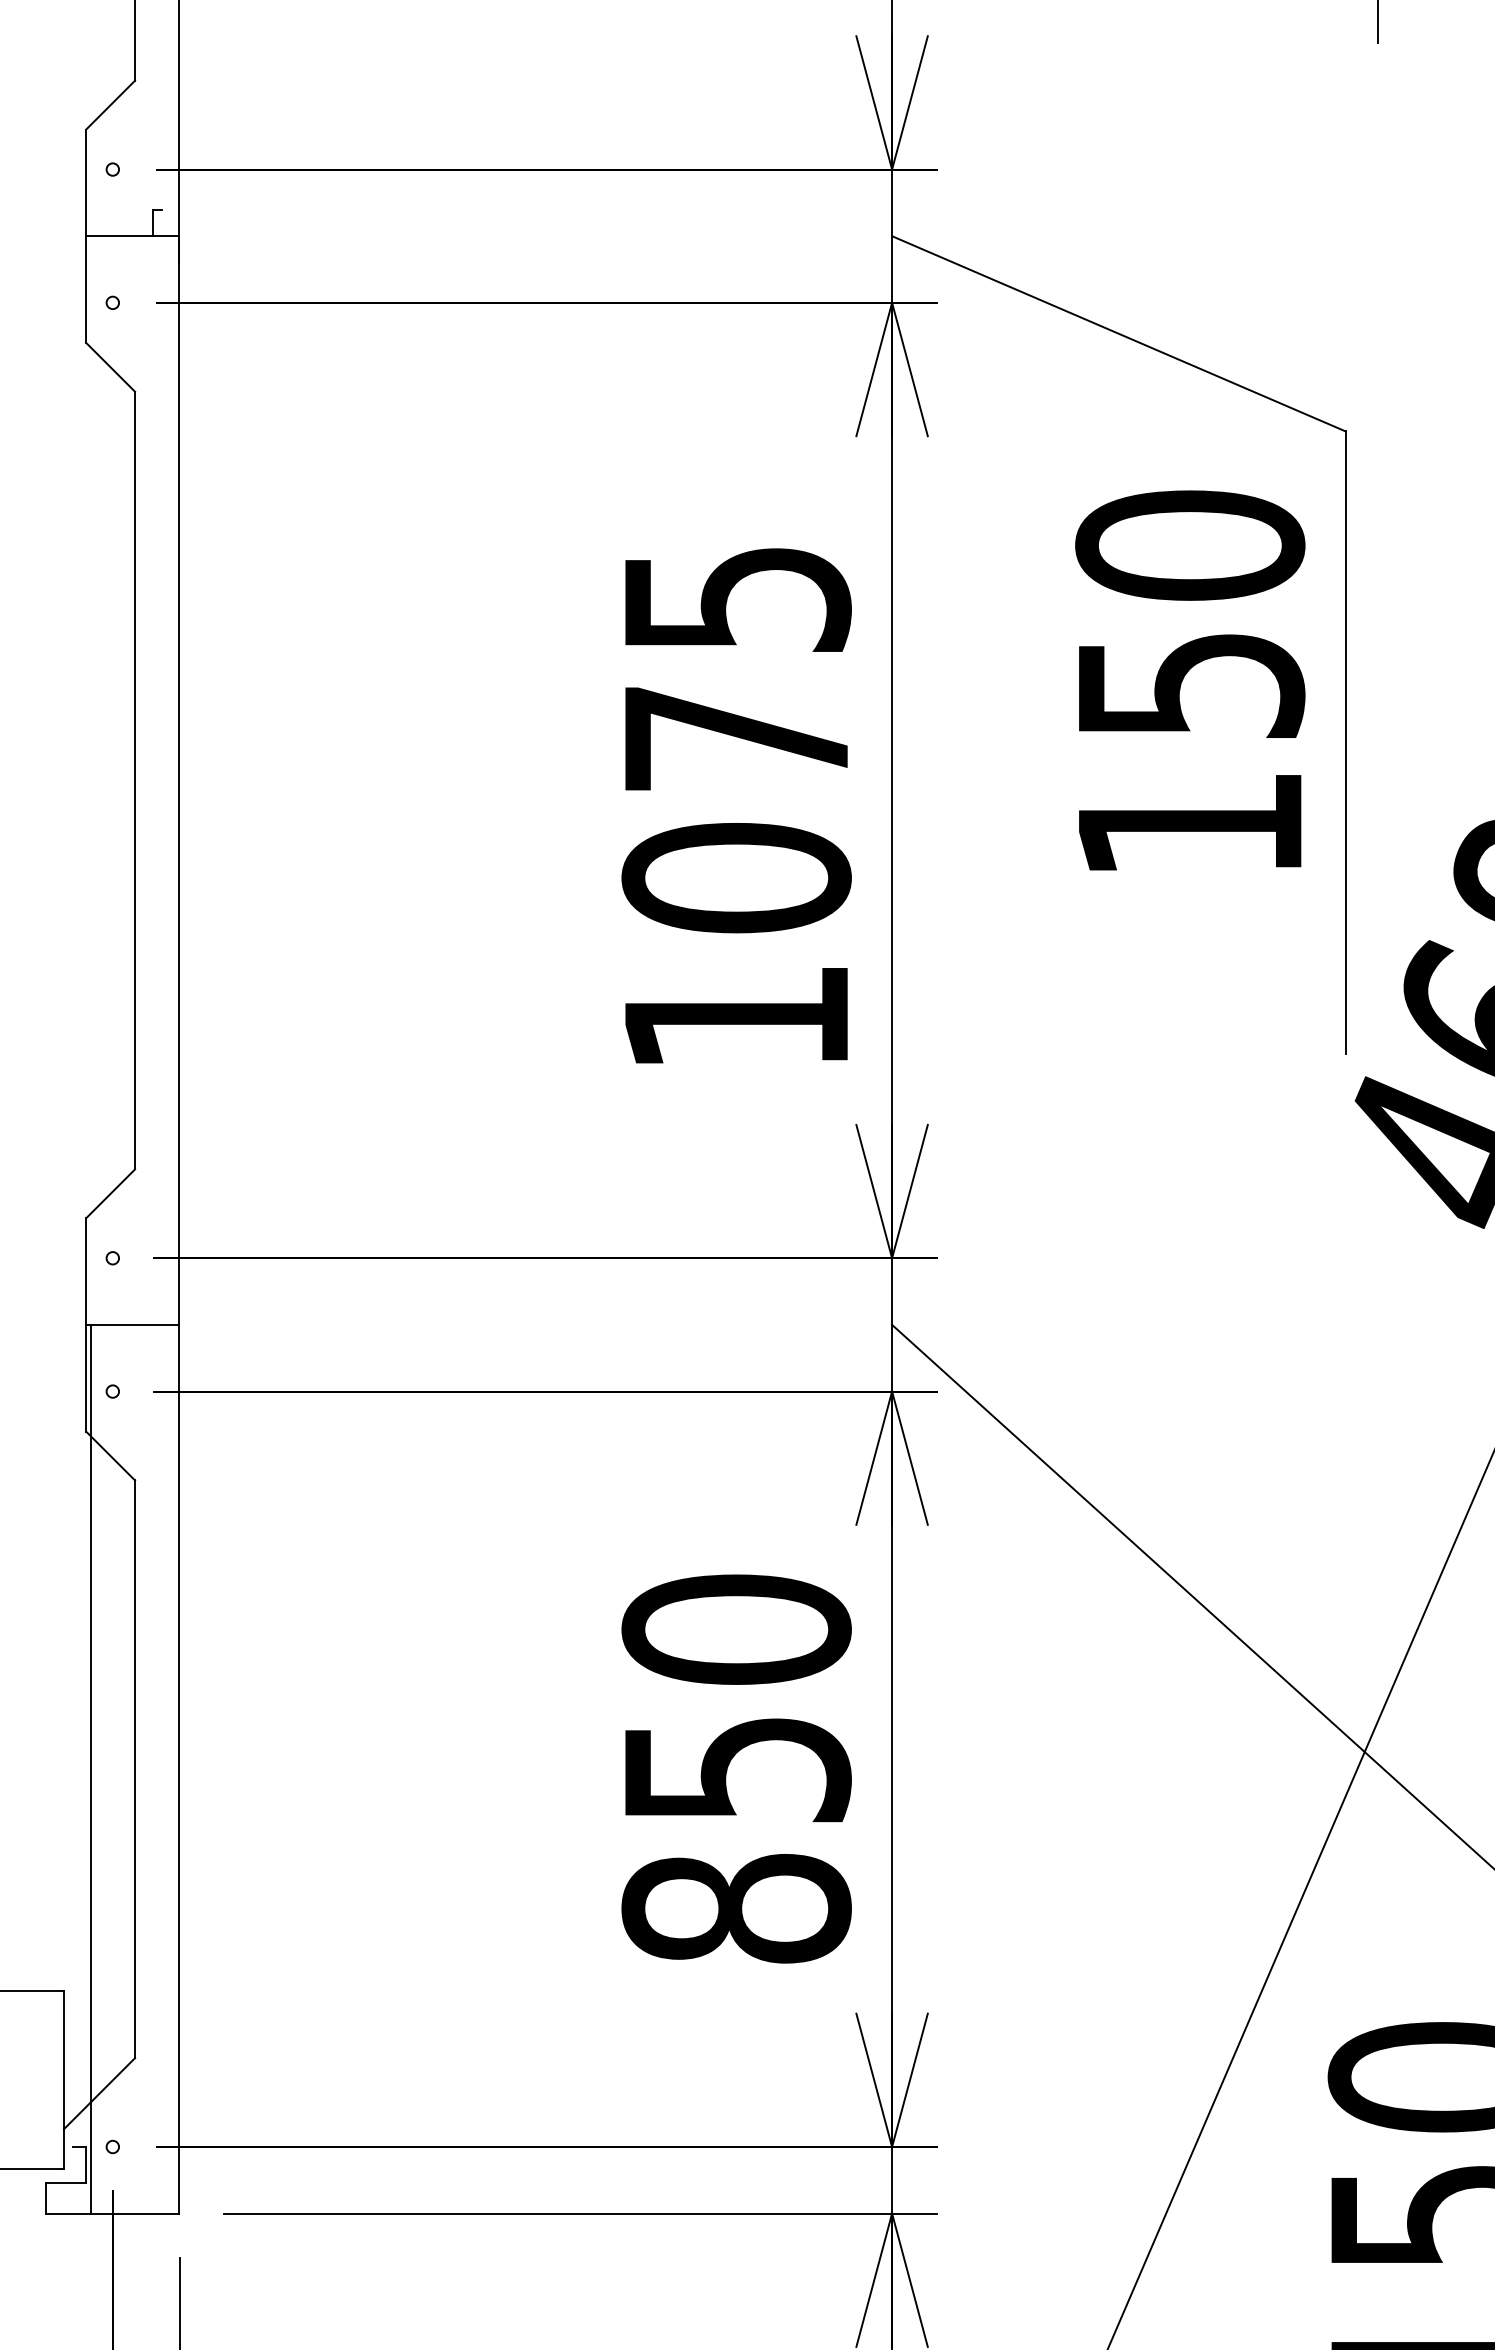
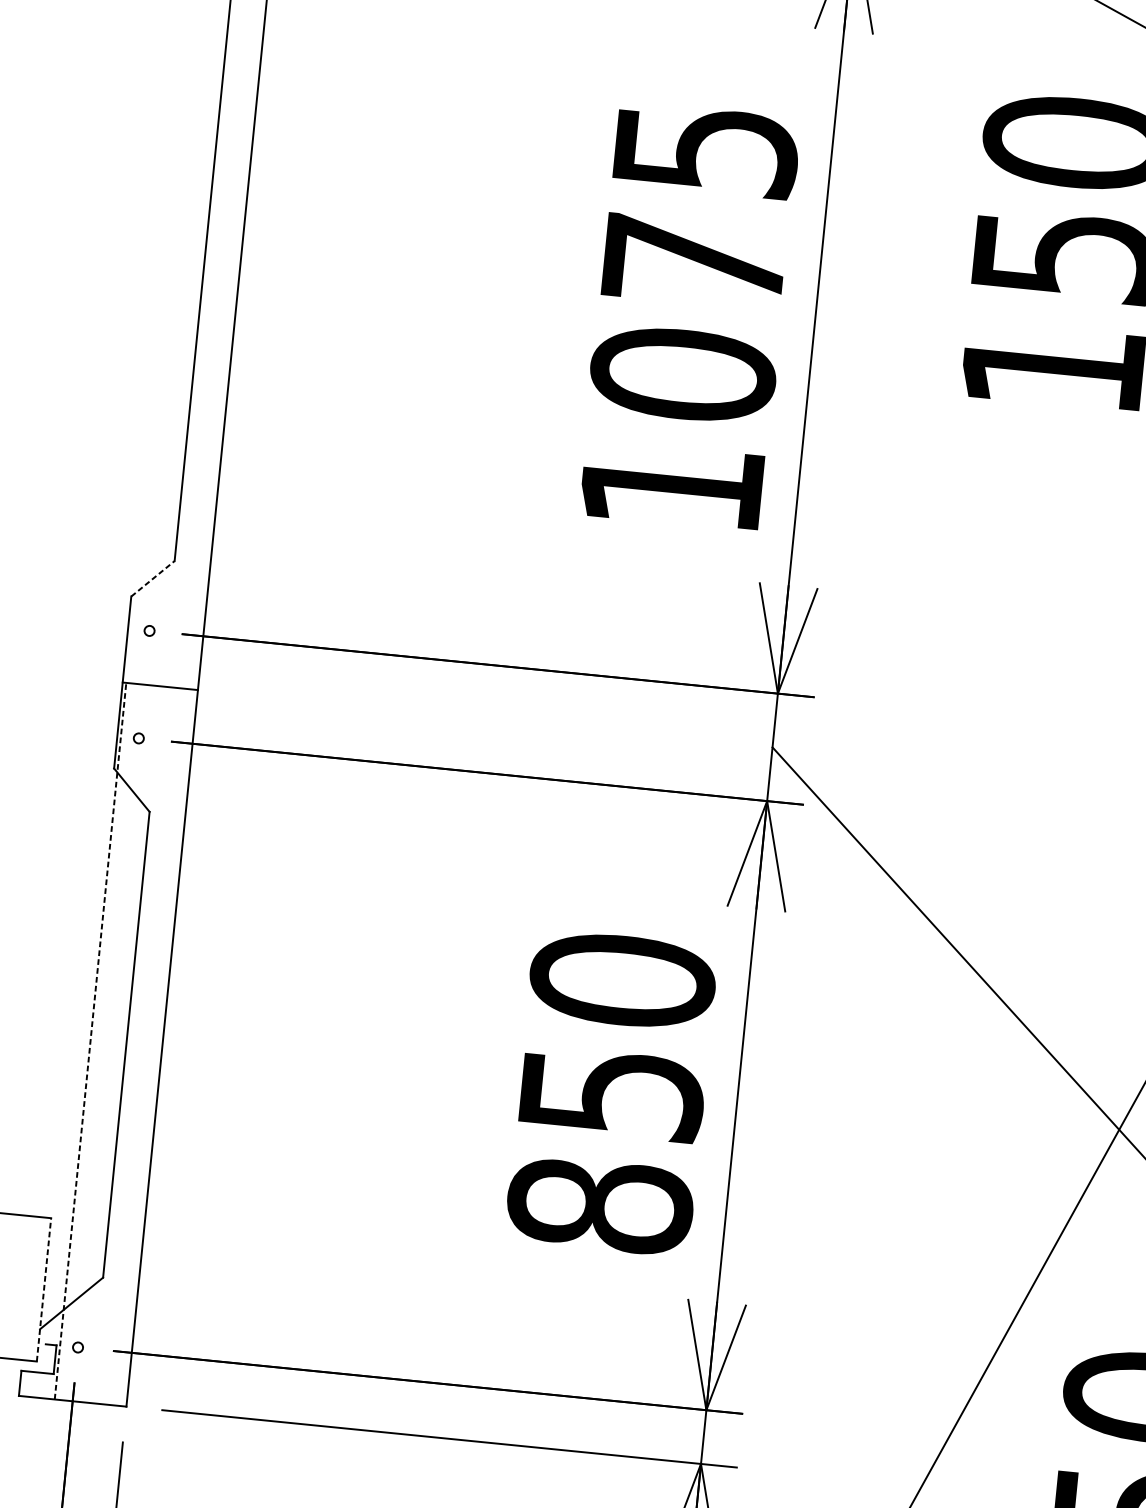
line: (110, 1193) -> (152, 578), solid -> dashed
line: (90, 1768) -> (90, 1040), solid -> dashed
line: (63, 2080) -> (43, 1289), solid -> dashed

